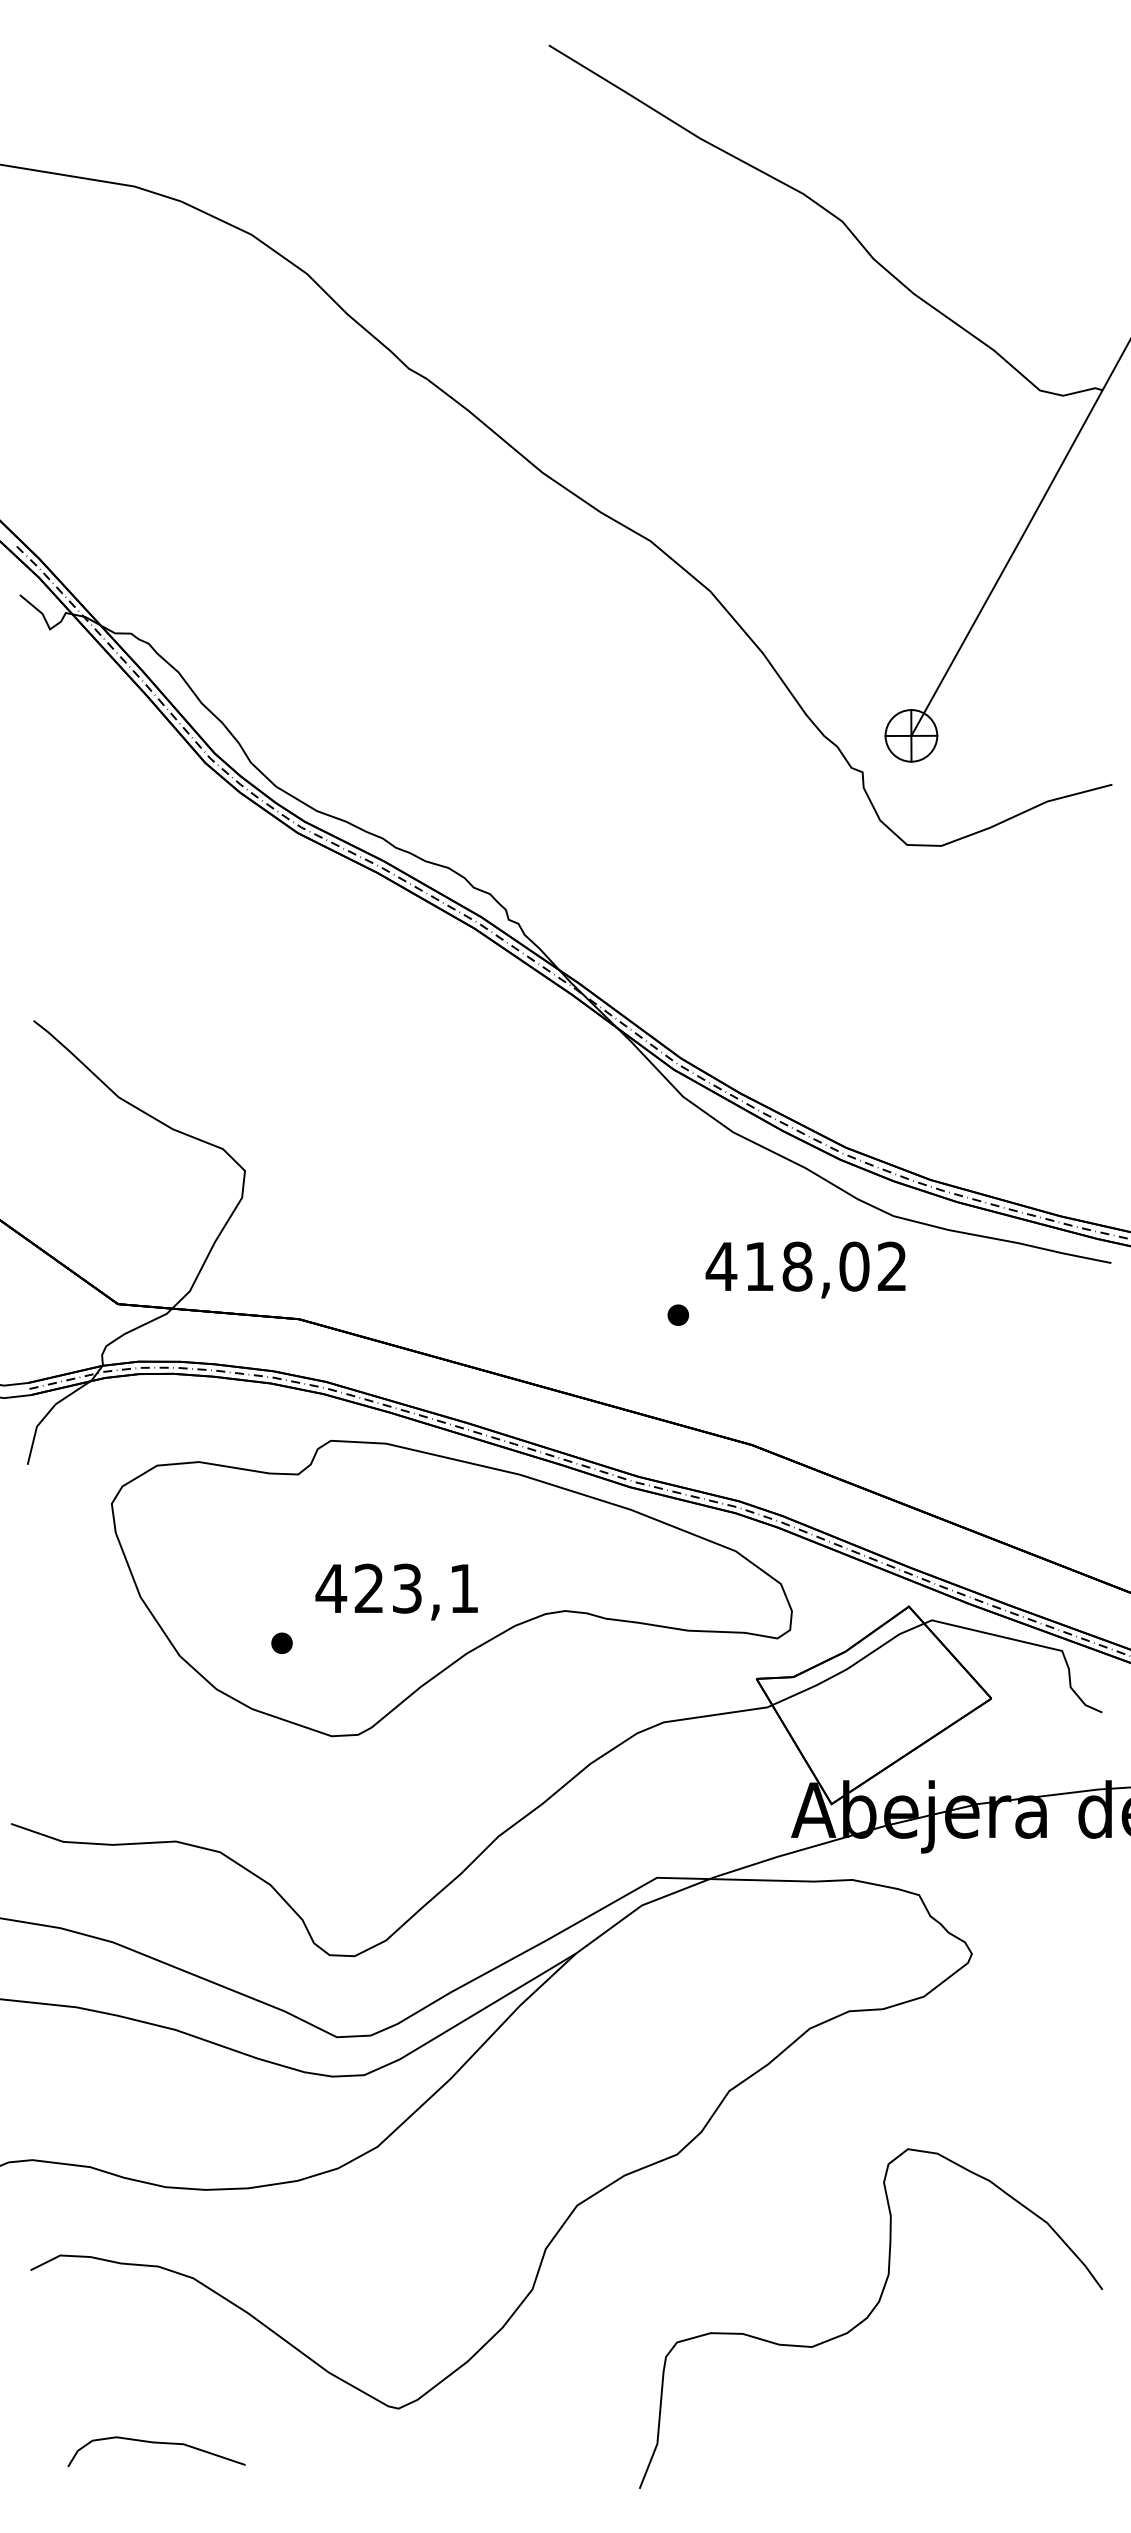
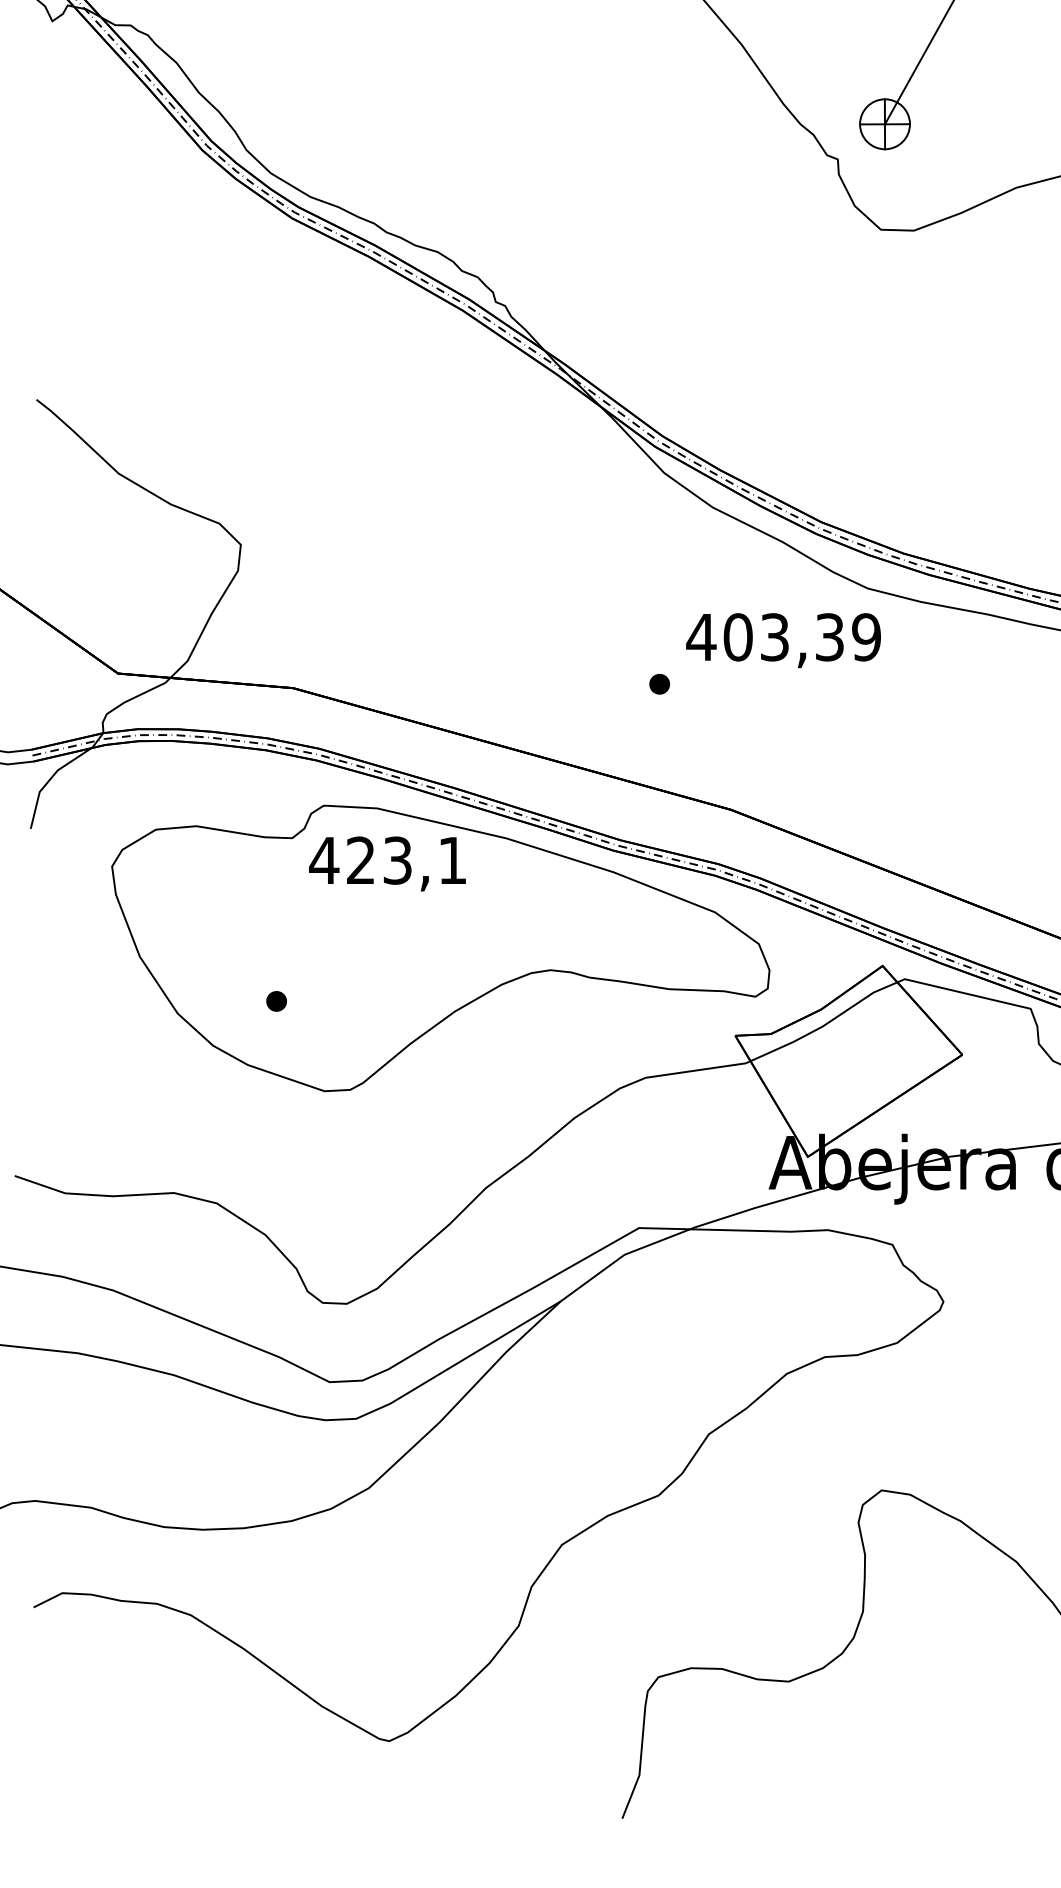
text: (825, 1266) -> (801, 637), 418,02 -> 403,39
text: (396, 1591) -> (387, 863), moved
curve: (156, 2443) -> (155, 1774), removed

